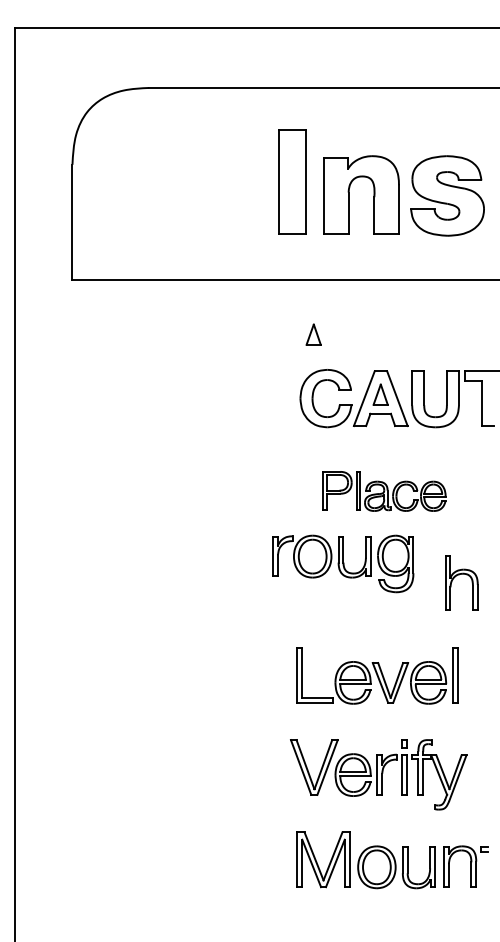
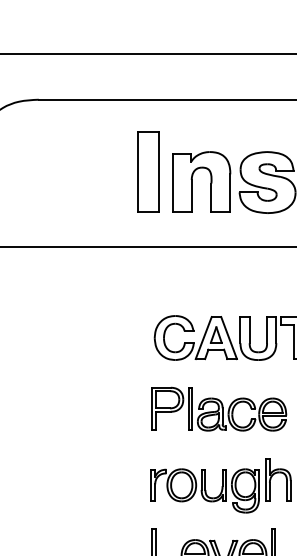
part: (313, 334) -> (164, 288), removed
part: (384, 491) -> (219, 409), size x1.43
part: (343, 563) -> (205, 490), moved

